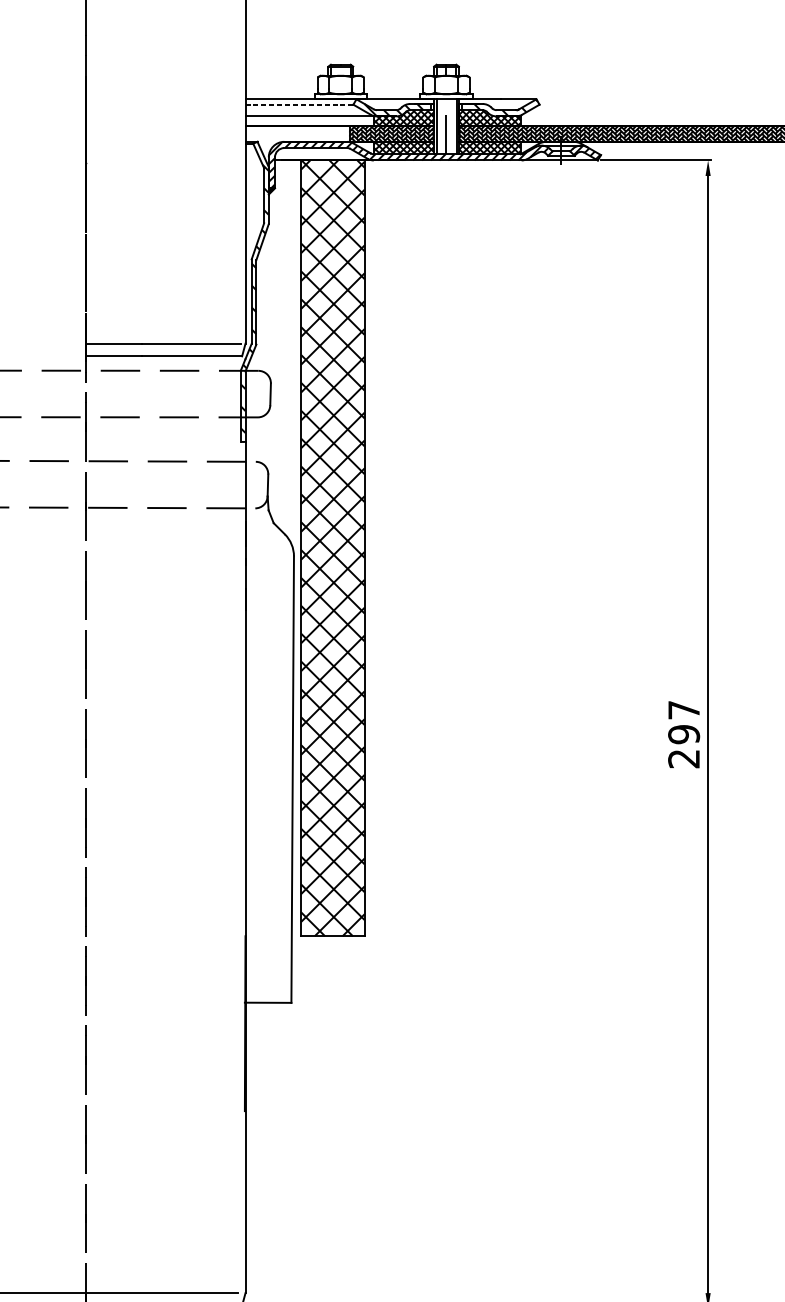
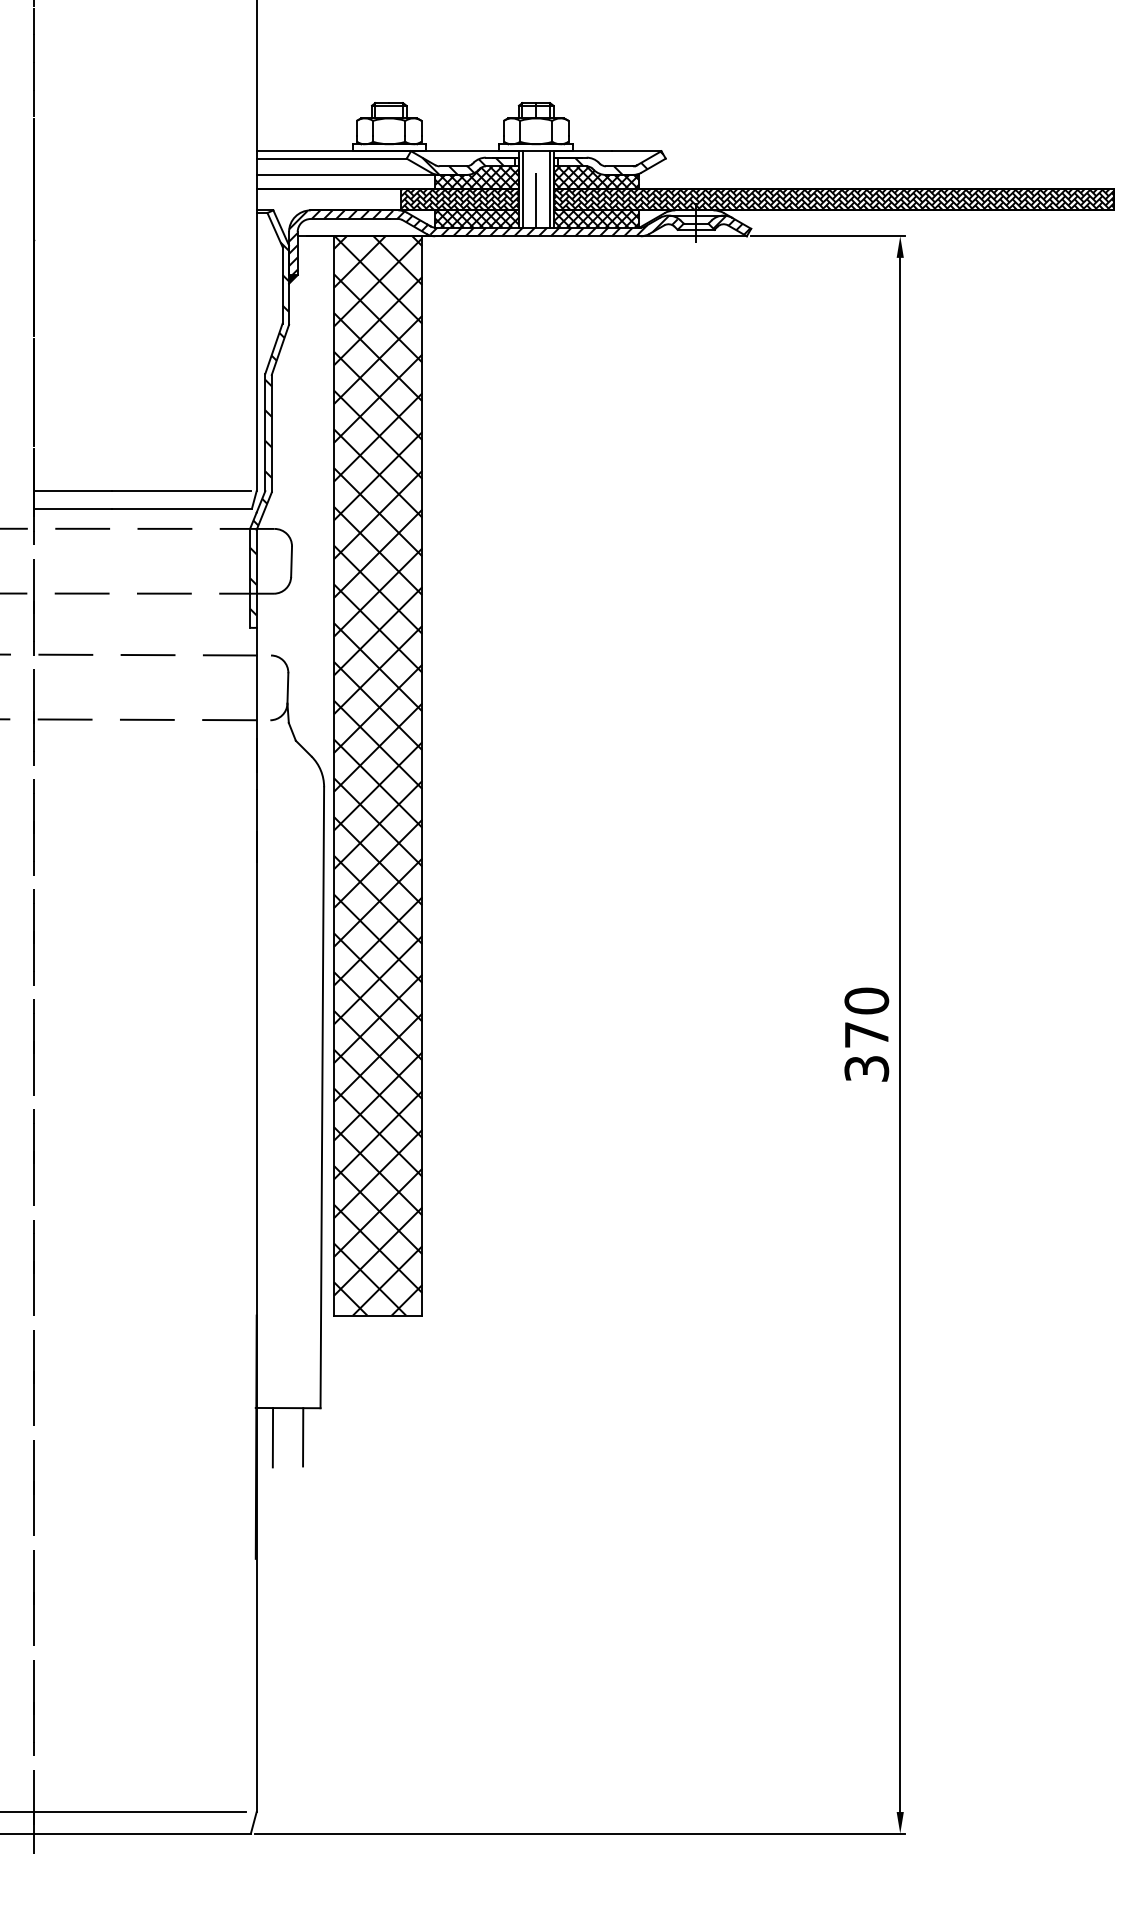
line: (300, 104) -> (332, 158), dashed -> solid
text: (683, 734) -> (866, 1034), 297 -> 370
line: (256, 1023) -> (272, 1437), added
line: (279, 1023) -> (303, 1437), added

